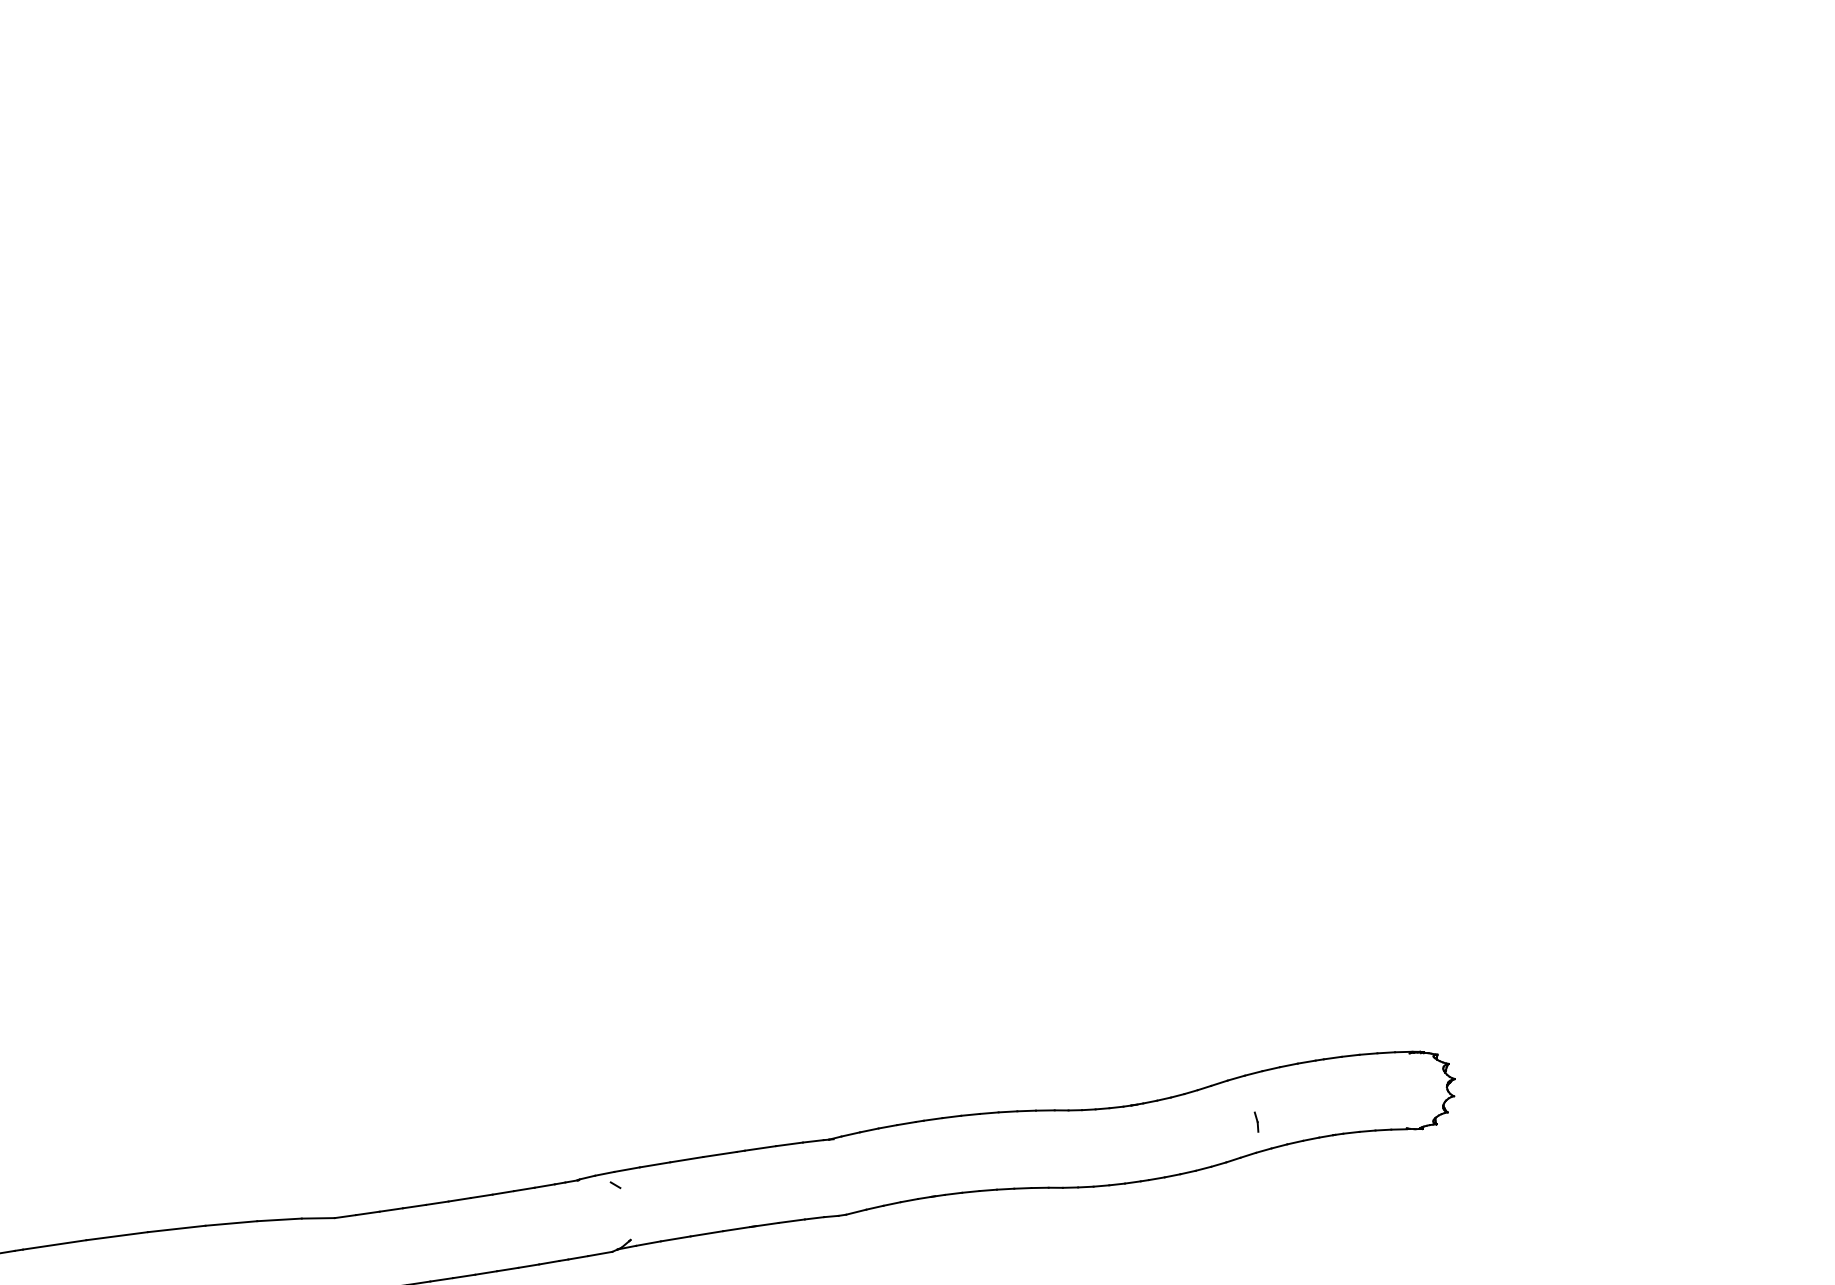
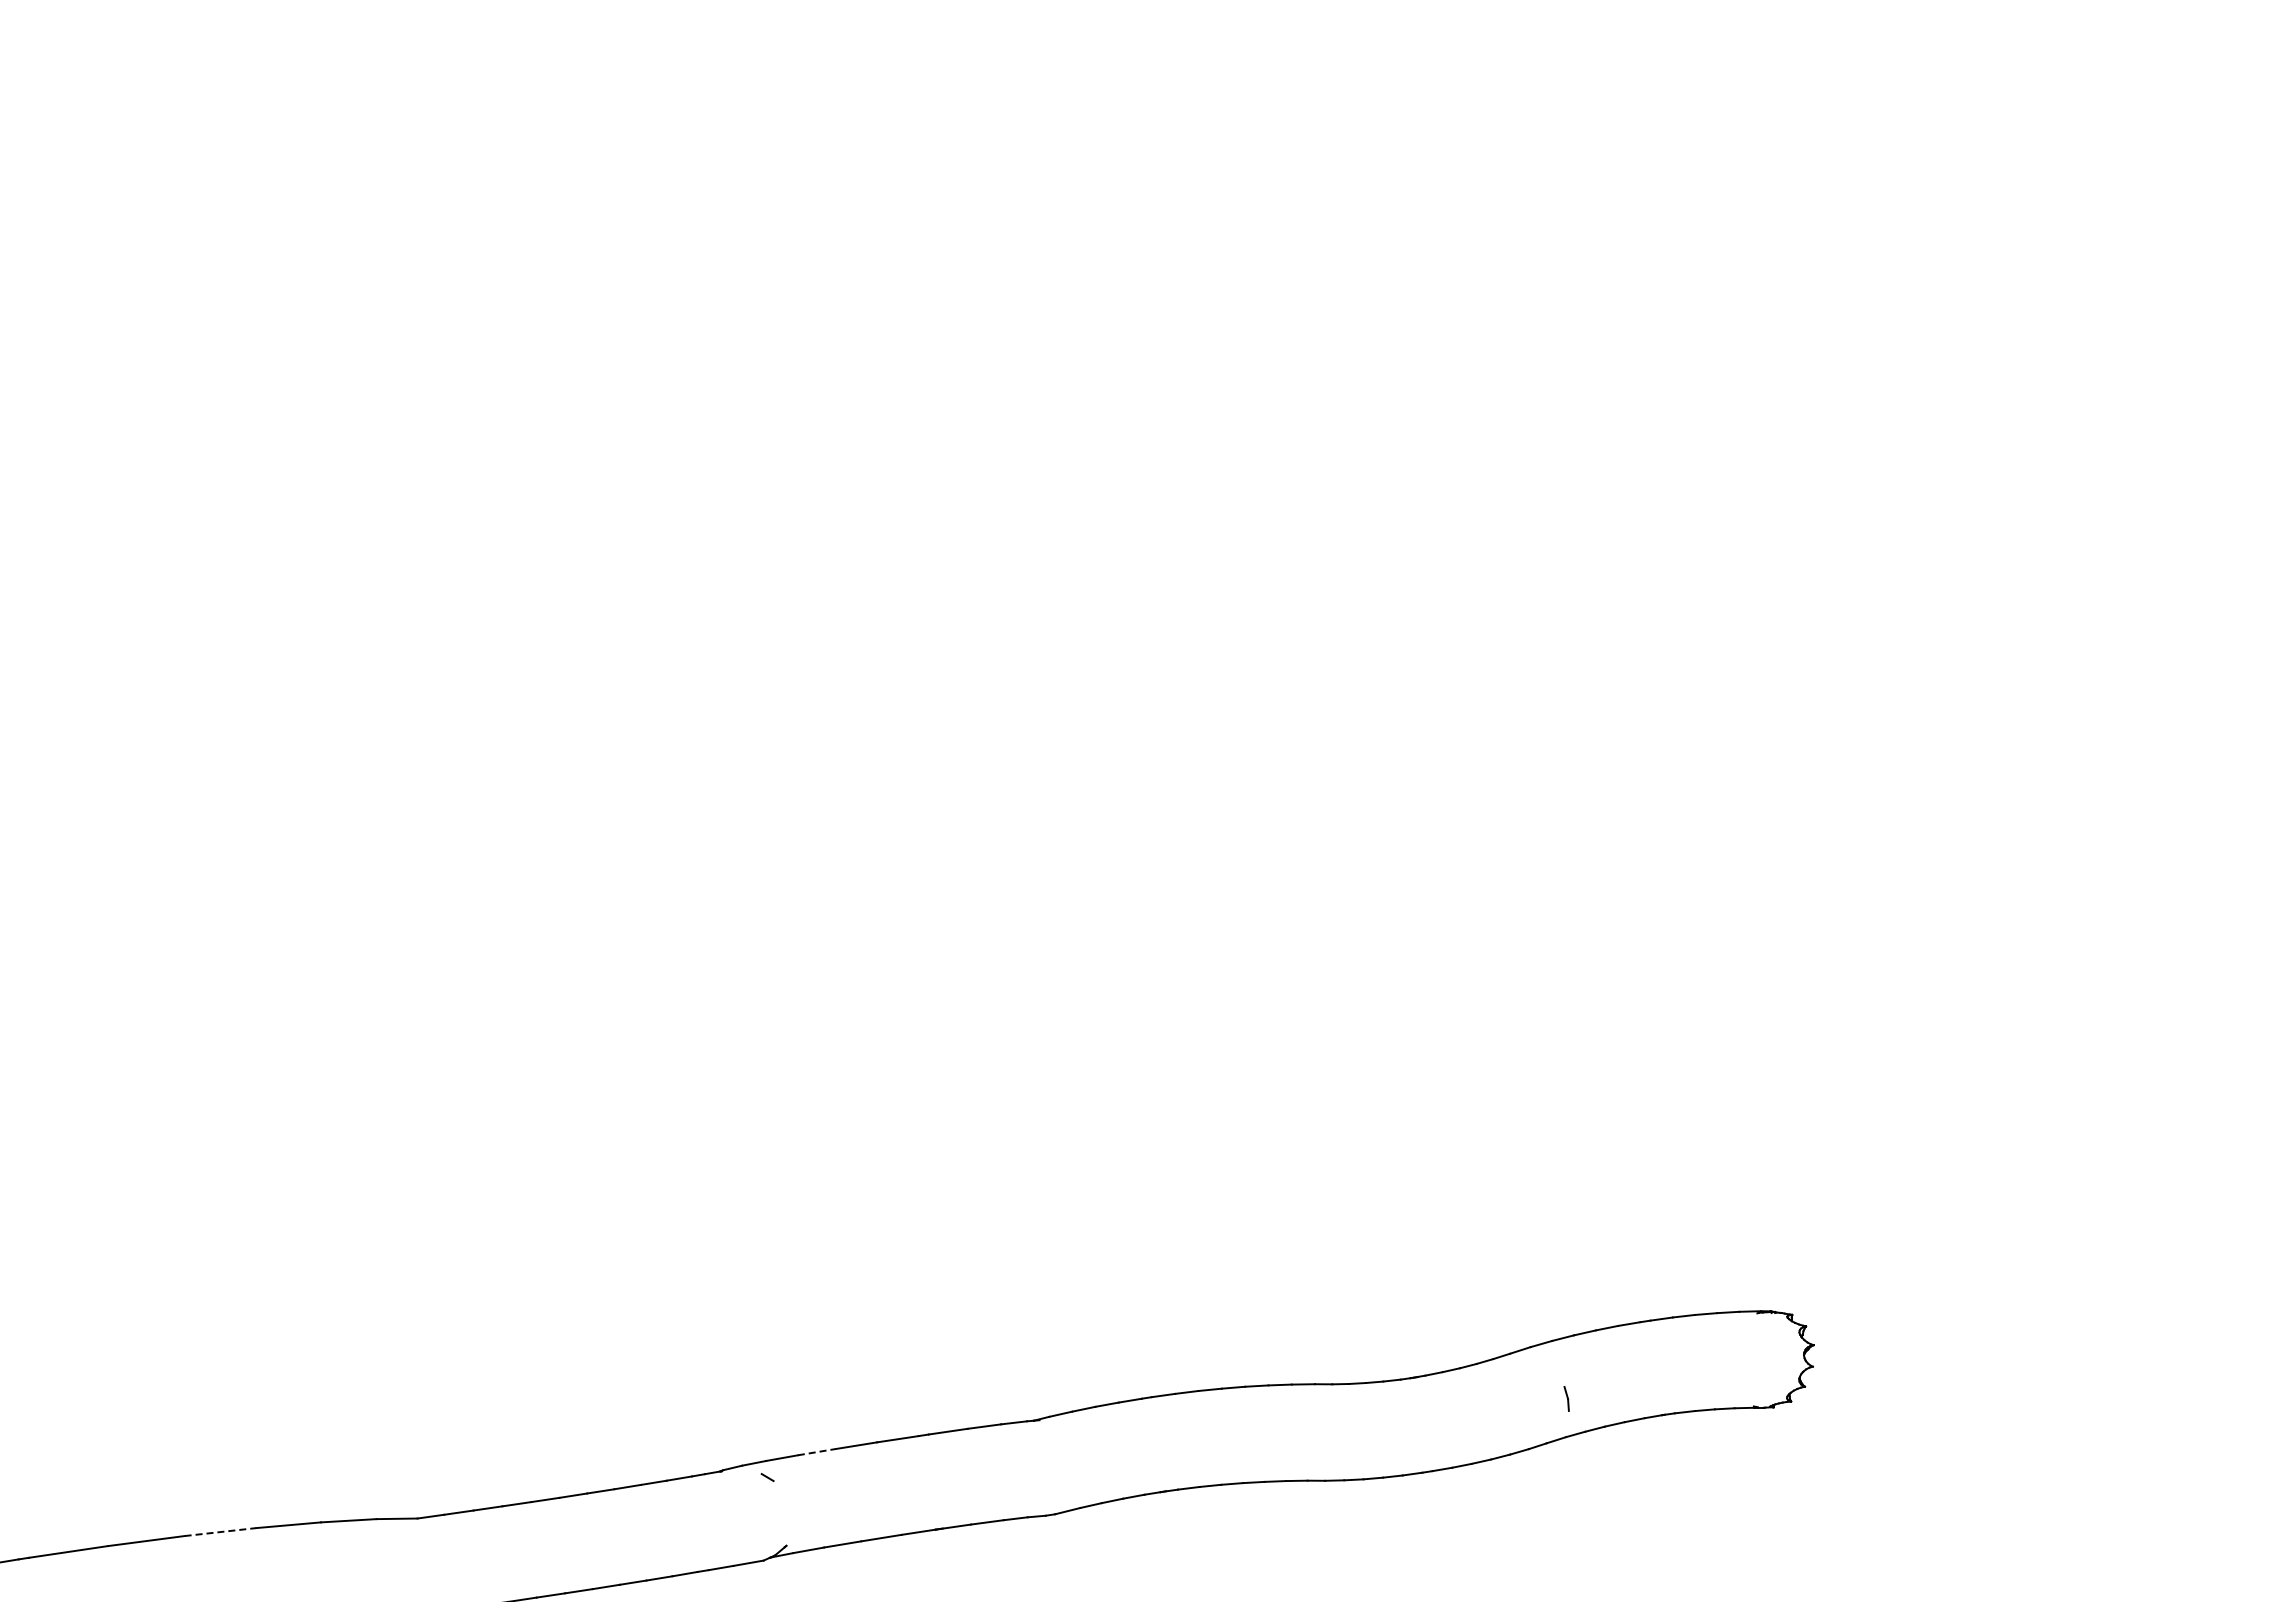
line: (655, 1165) -> (817, 1452), solid -> dashed
line: (177, 1229) -> (221, 1532), solid -> dashed

